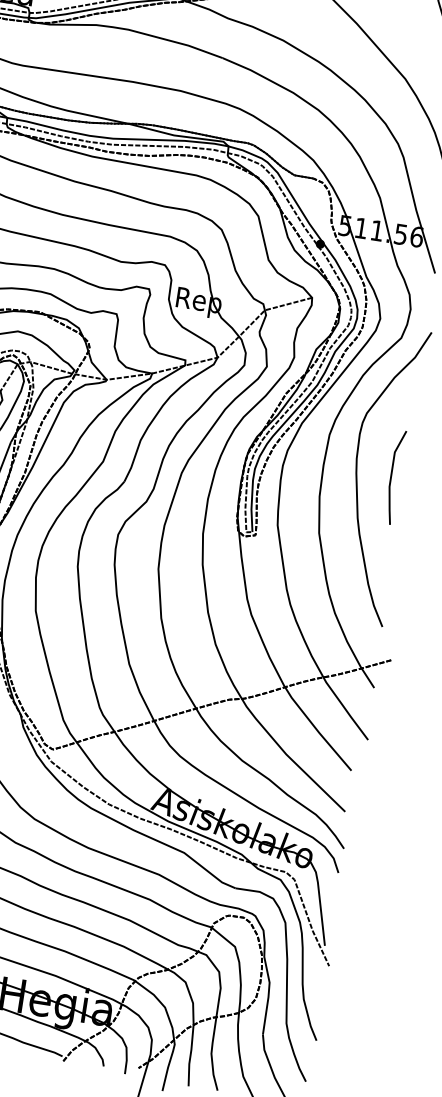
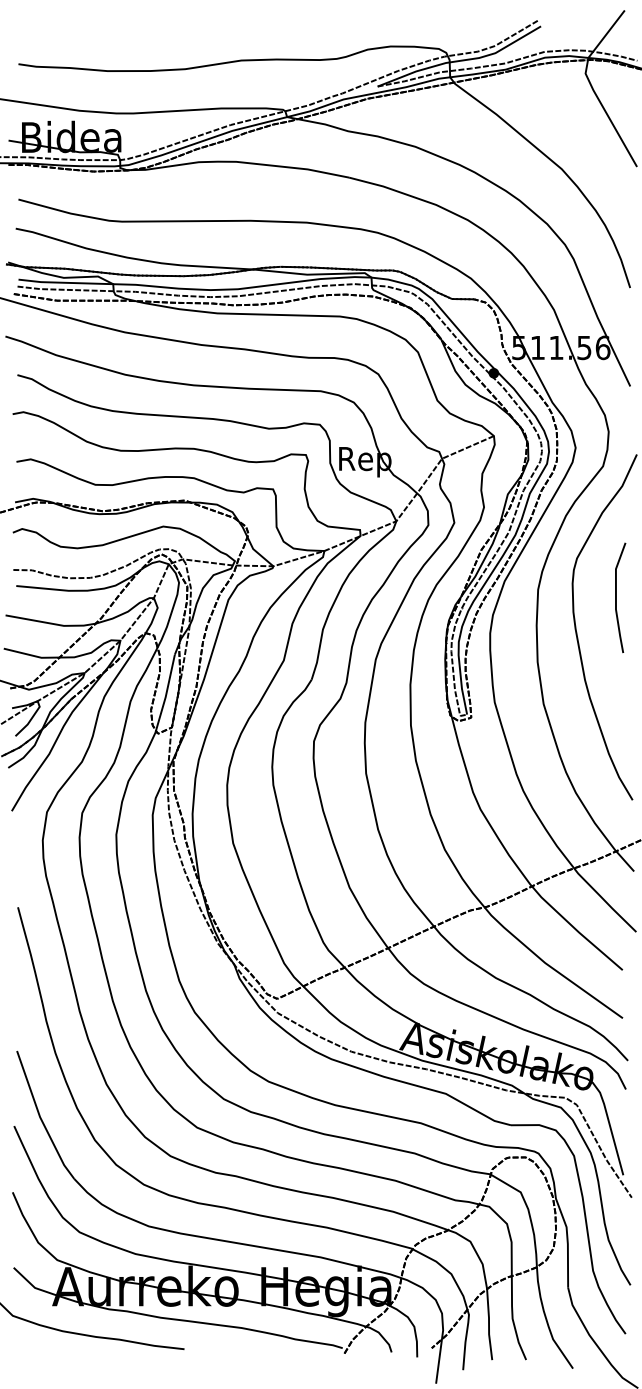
line: (391, 476) -> (616, 597), moved

